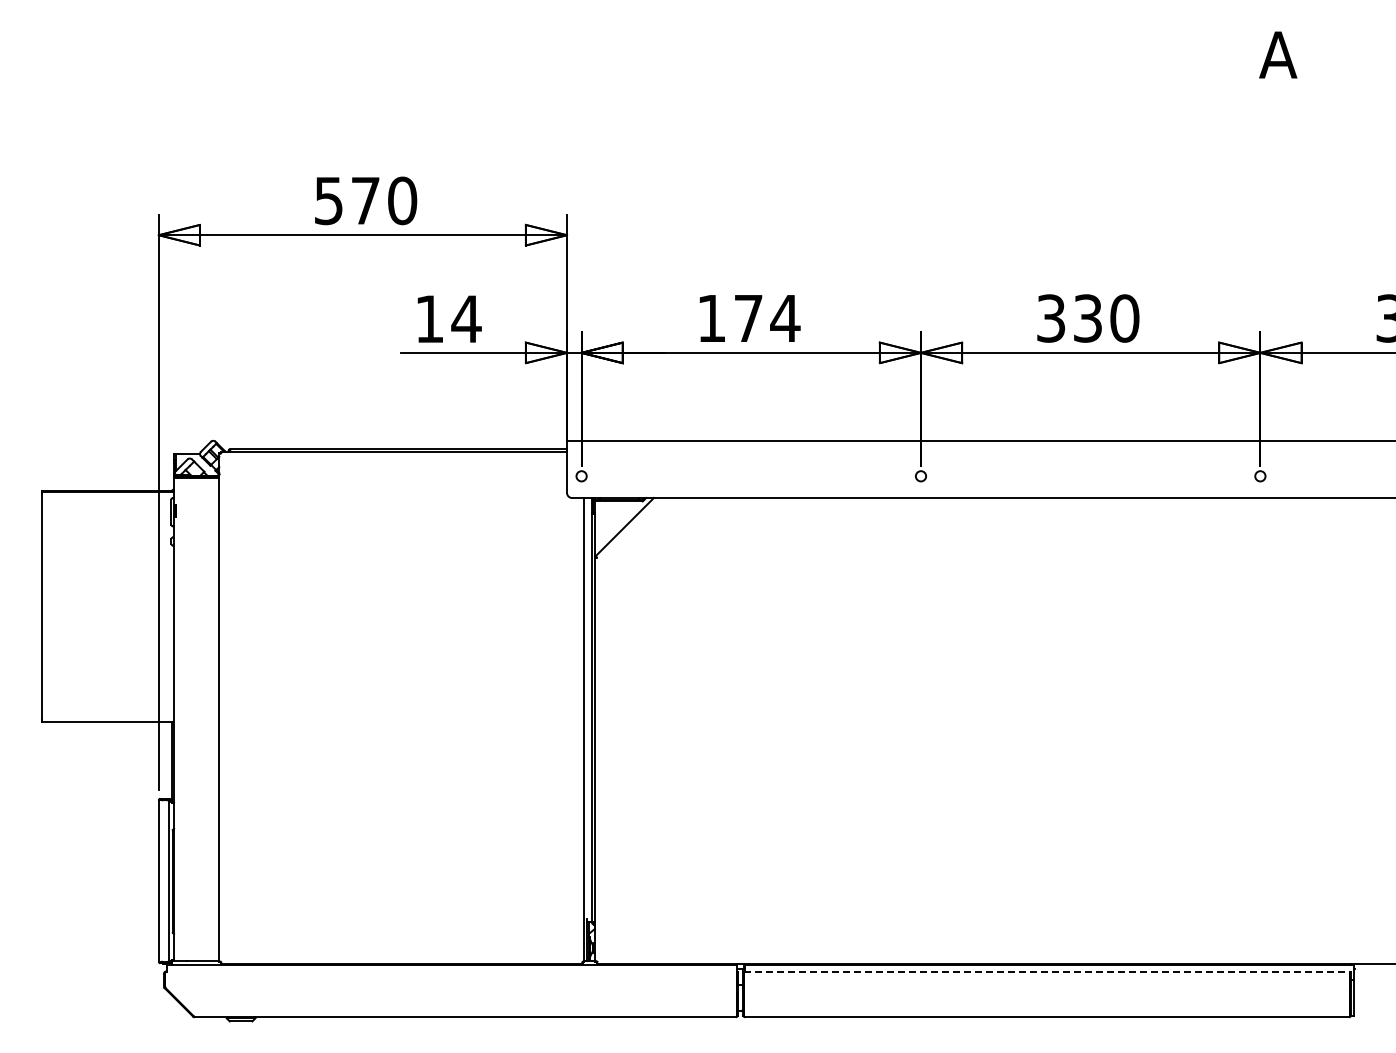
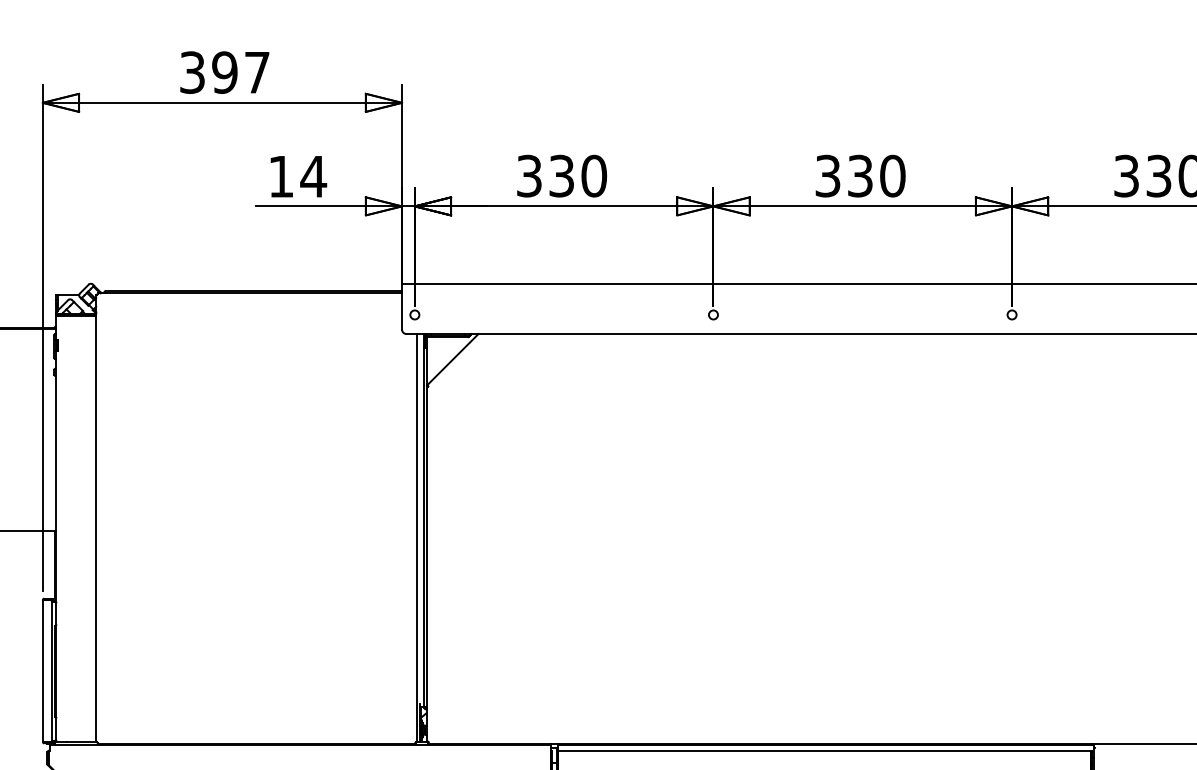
text: (366, 200) -> (225, 72), 570 -> 397
text: (749, 318) -> (562, 176), 174 -> 330
line: (1047, 971) -> (824, 750), dashed -> solid

